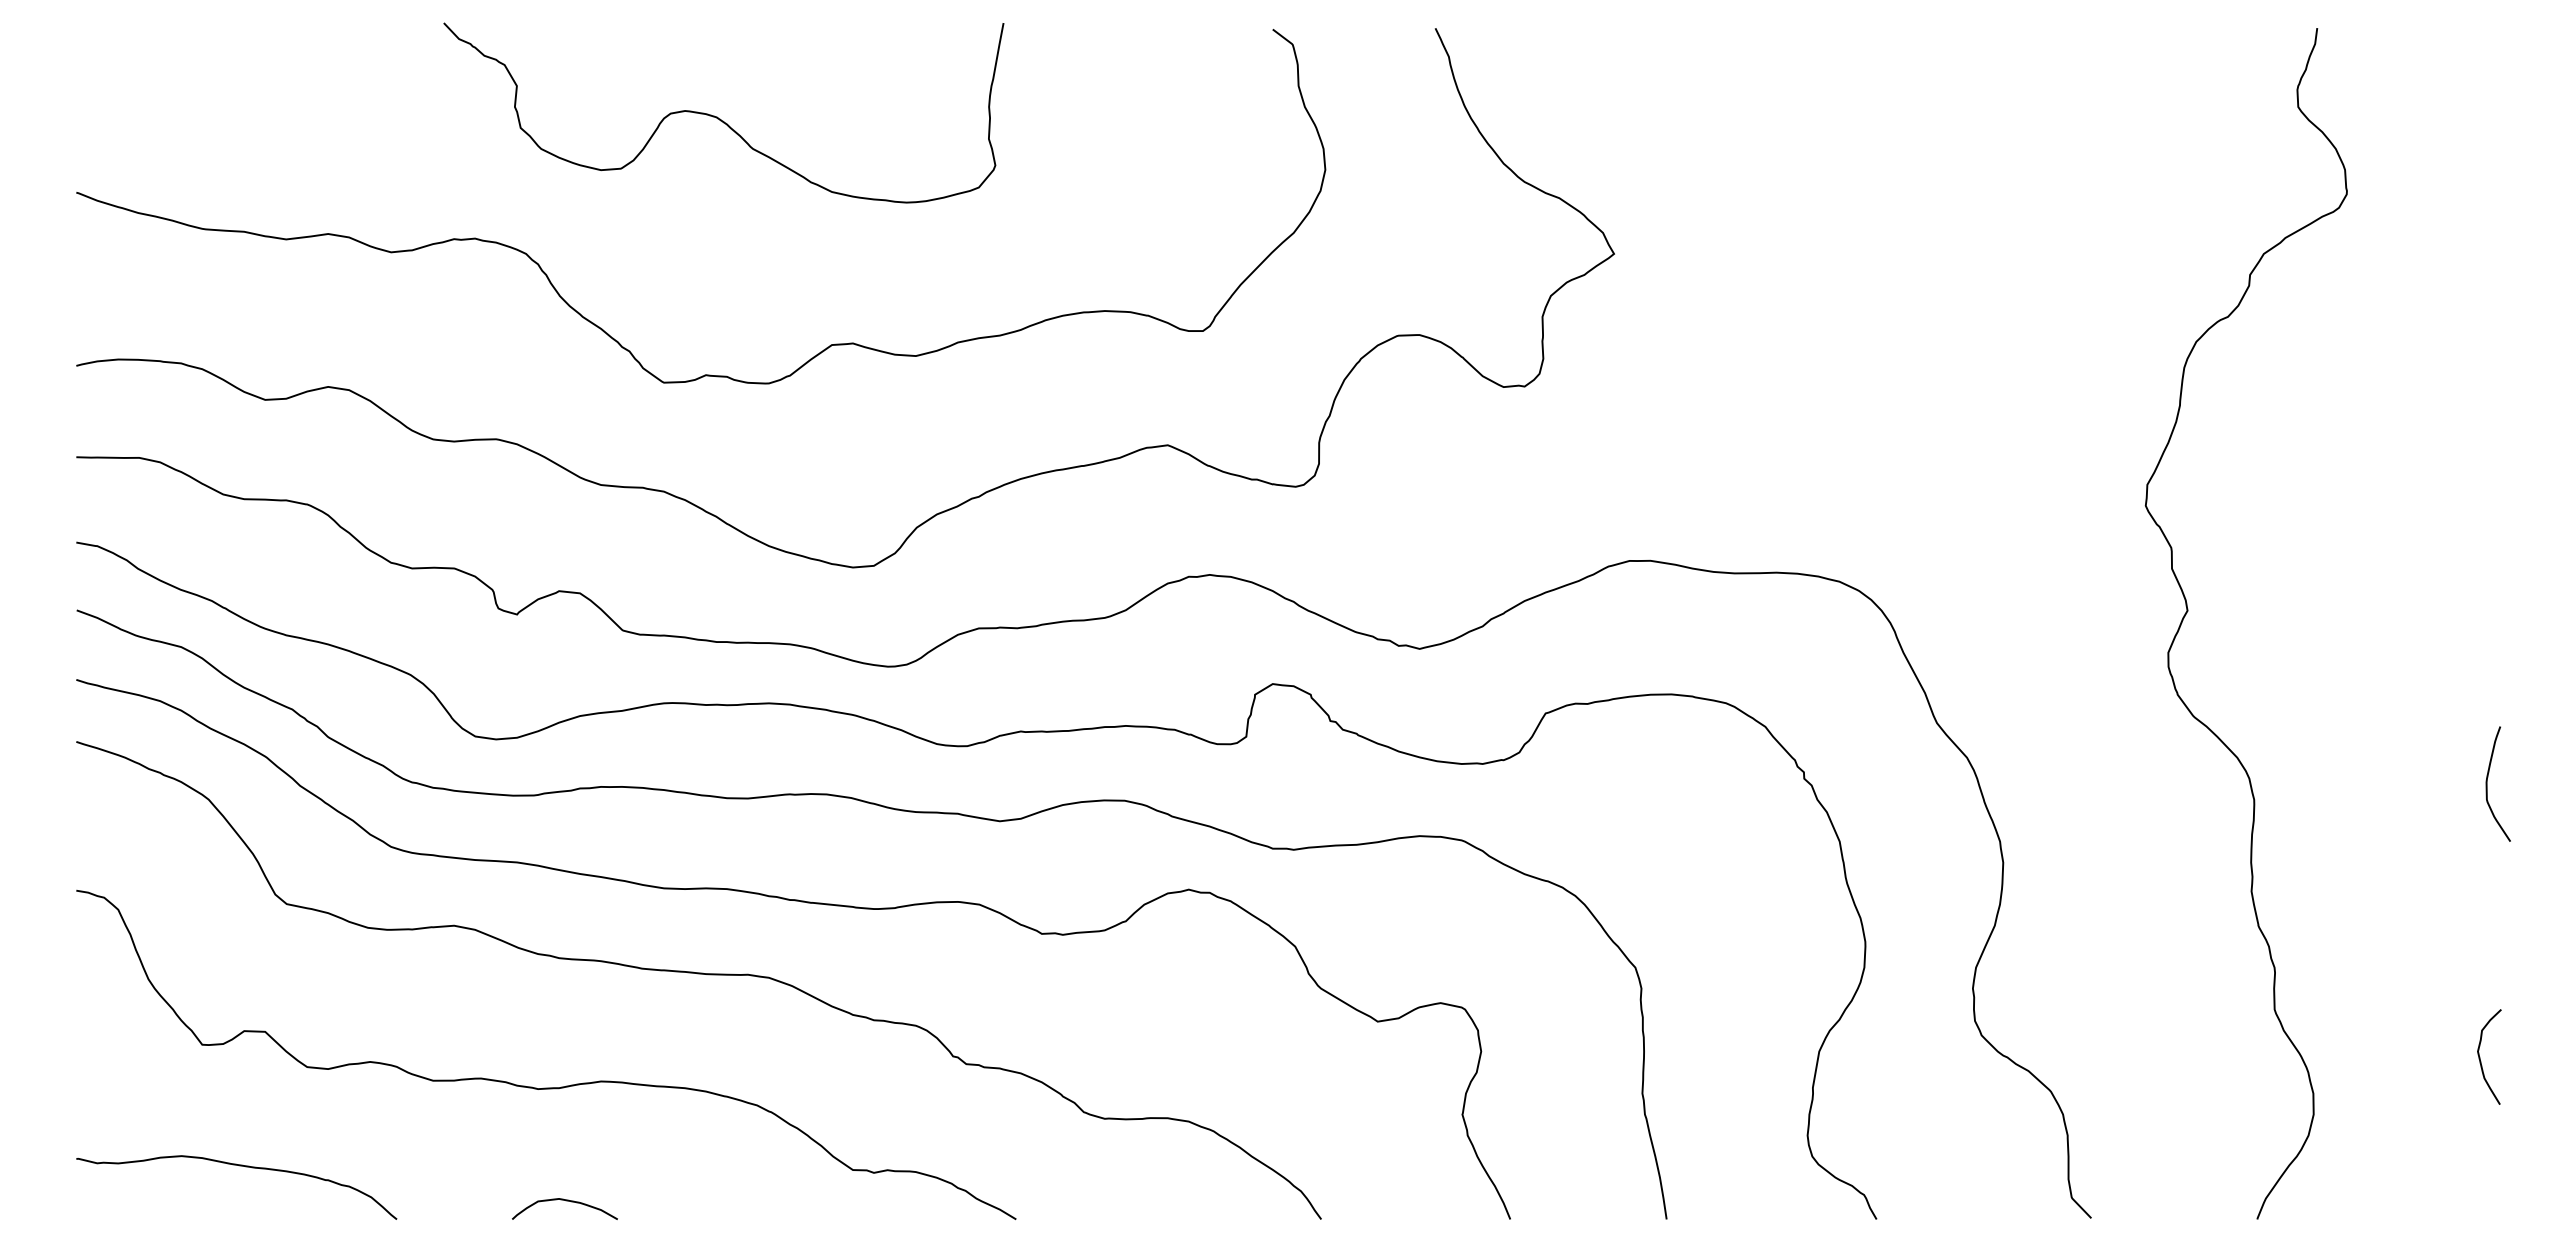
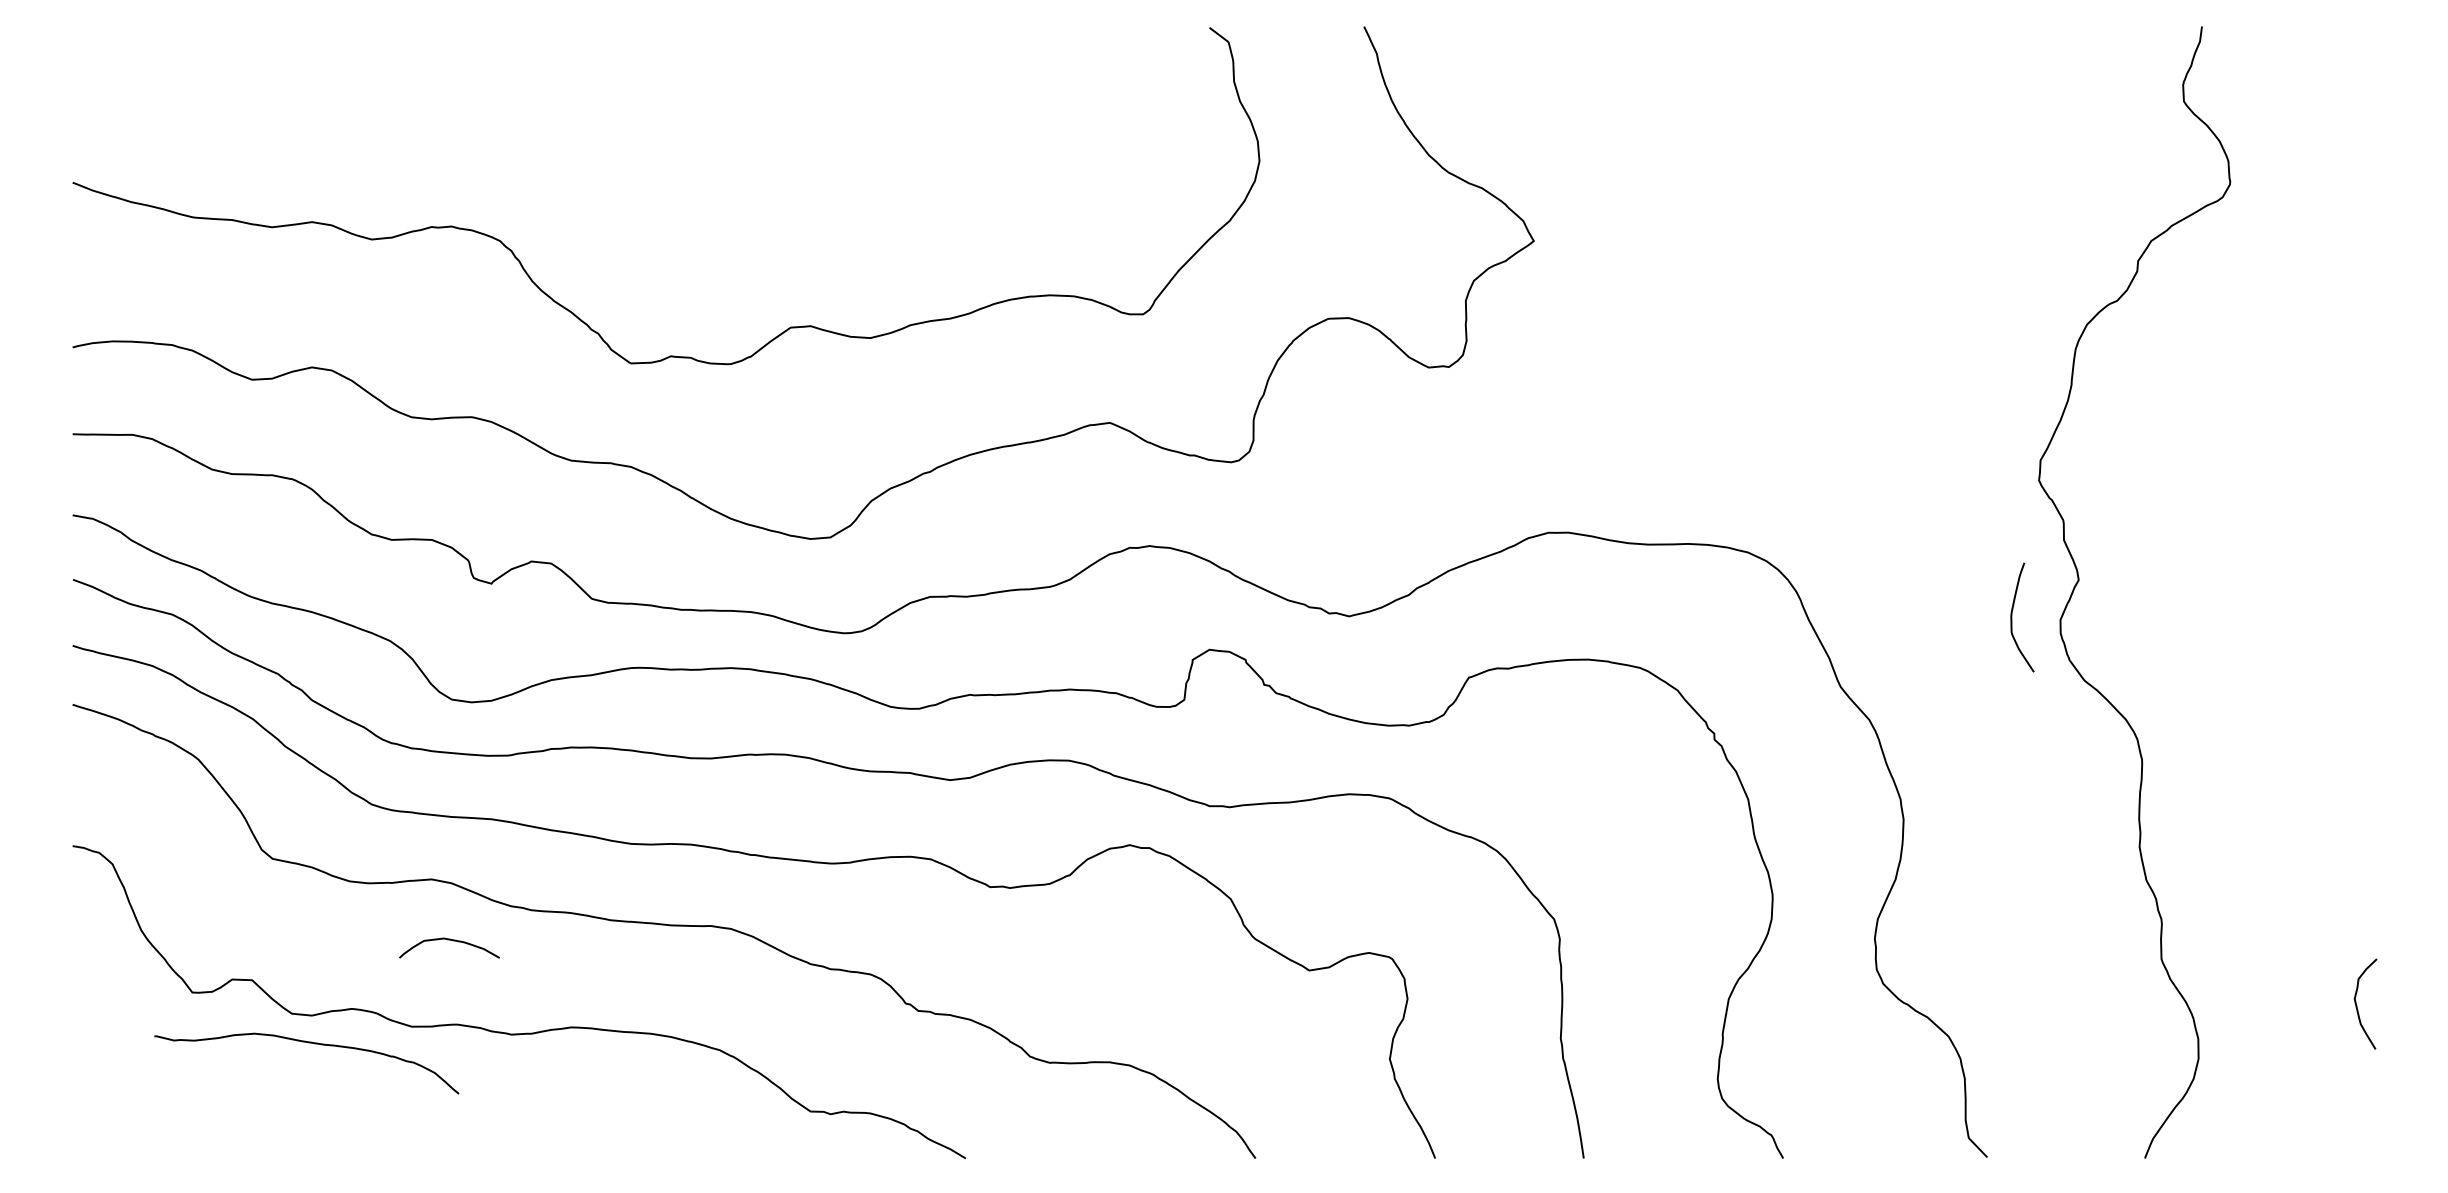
curve: (720, 118) -> (684, 112), removed
curve: (2487, 783) -> (2012, 616), moved
curve: (239, 1166) -> (309, 1043), moved
curve: (566, 1201) -> (451, 940), moved

